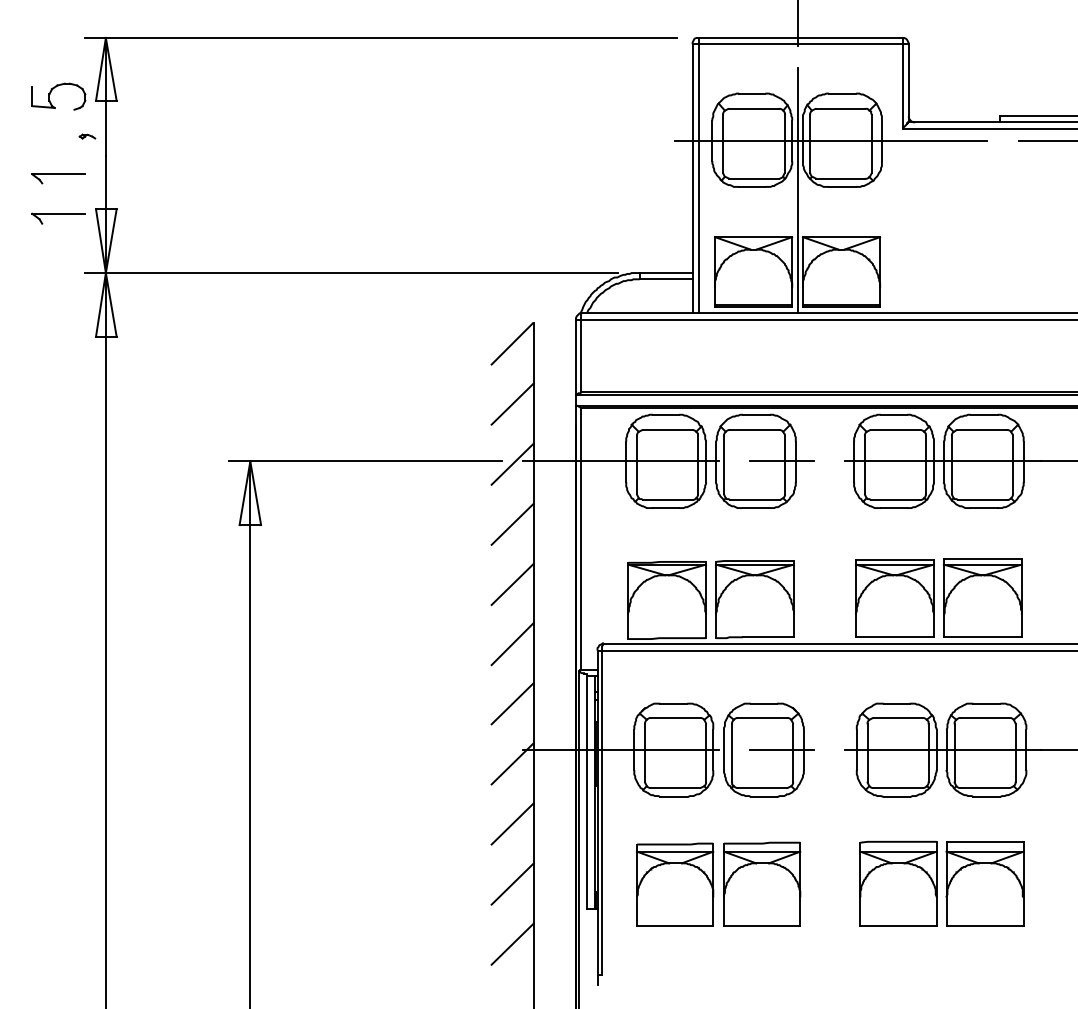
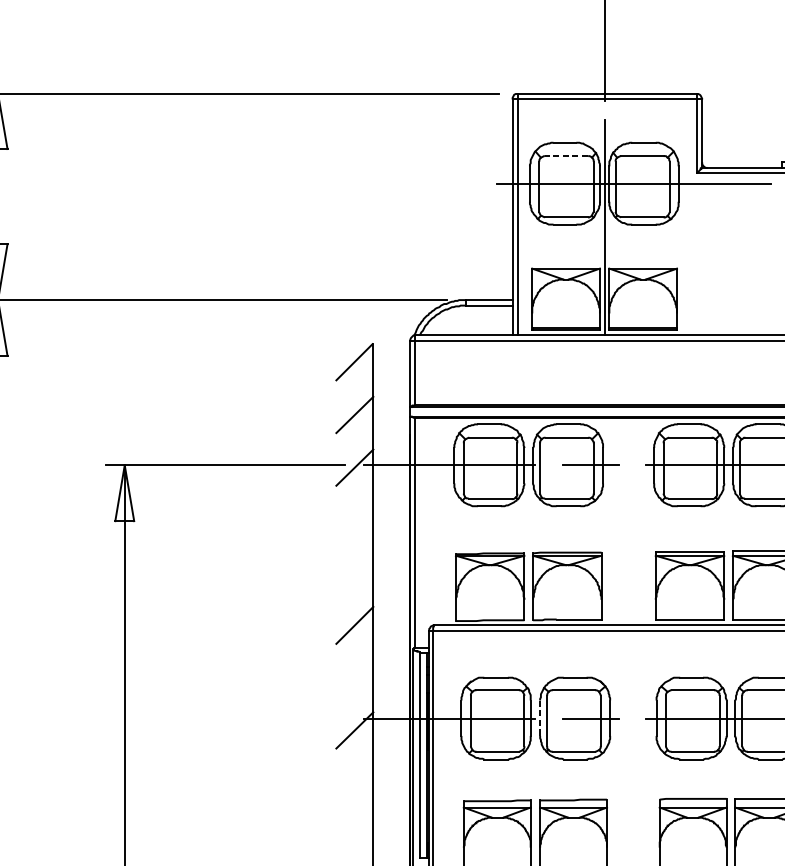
line: (754, 108) -> (566, 155), solid -> dashed
line: (512, 523) -> (354, 519), removed
line: (512, 583) -> (354, 572), removed
line: (512, 703) -> (354, 677), removed
line: (724, 750) -> (540, 718), solid -> dashed
line: (512, 823) -> (354, 782), removed
line: (512, 883) -> (354, 835), removed

